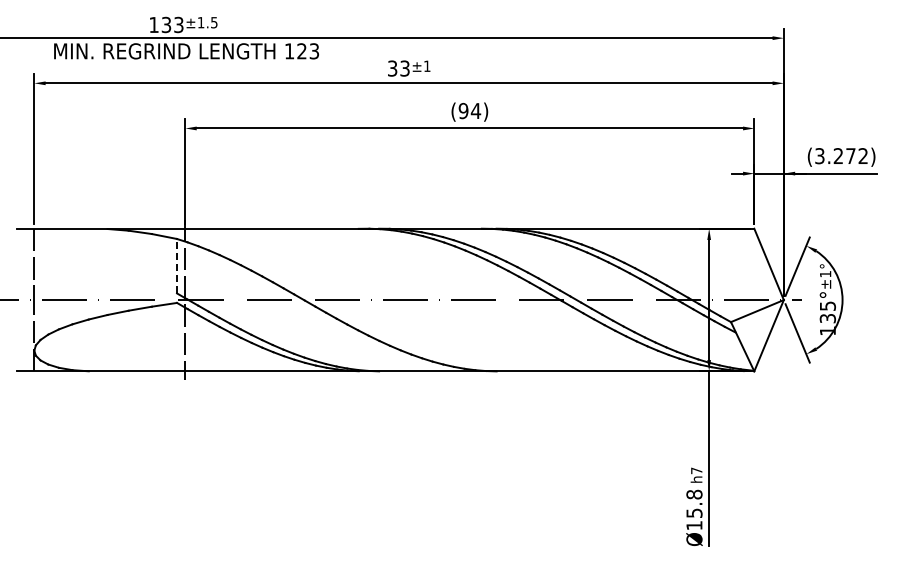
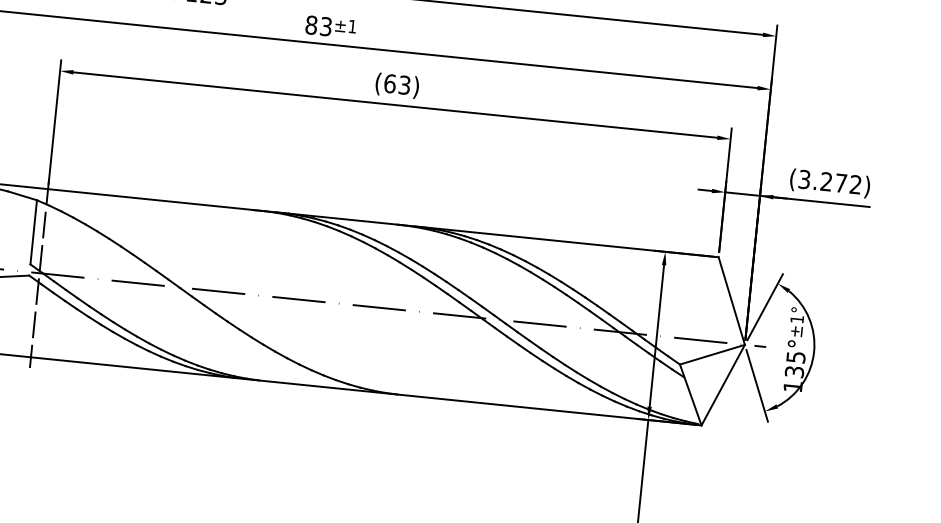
text: (392, 68) -> (311, 25), 33 -> 83
text: (469, 110) -> (397, 83), (94) -> (63)
line: (177, 265) -> (34, 231), dashed -> solid

